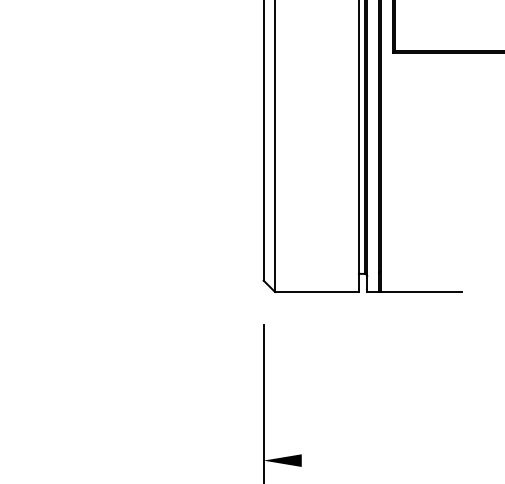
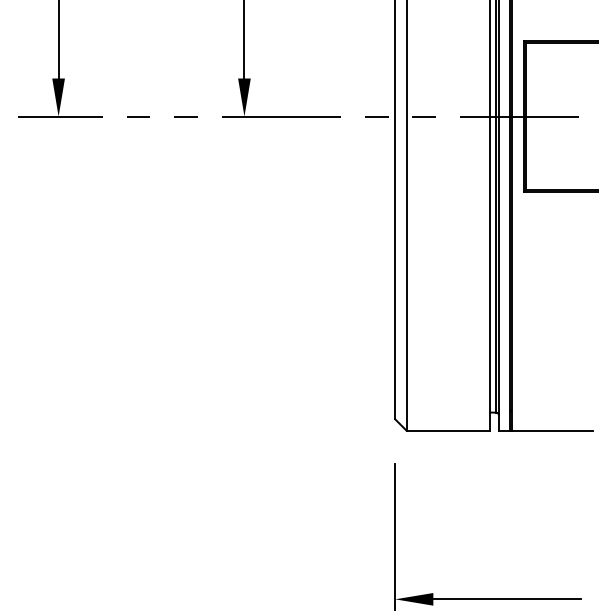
line: (374, 460) -> (506, 599), added

